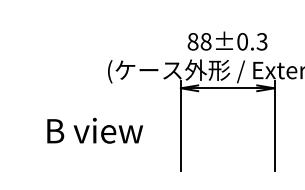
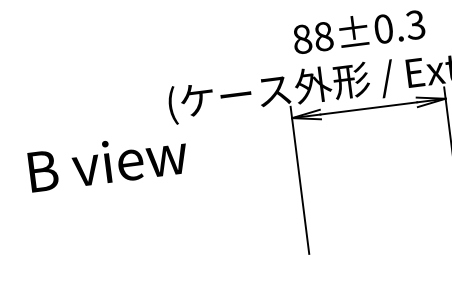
text: (94, 130) -> (106, 161), moved

